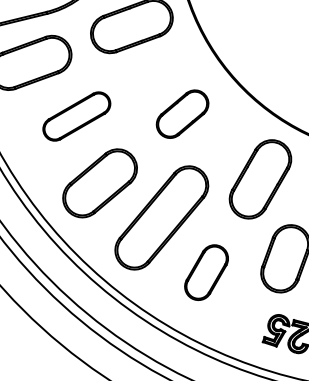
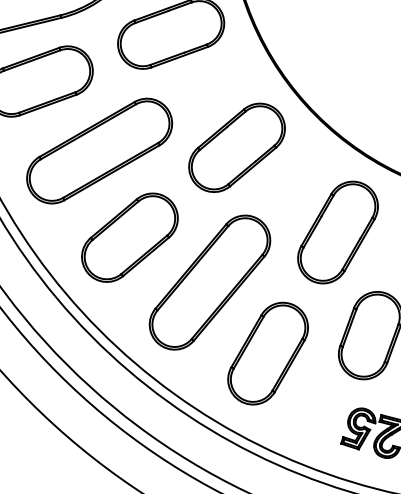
part: (182, 114) -> (236, 148), size x1.43
part: (76, 116) -> (99, 150), size x1.67
part: (206, 272) -> (267, 353), size x1.43

